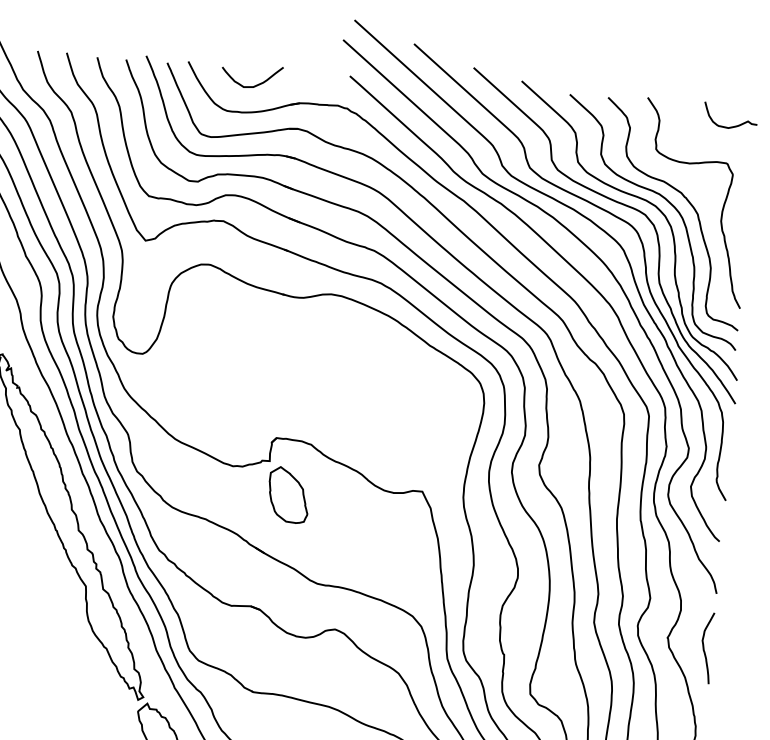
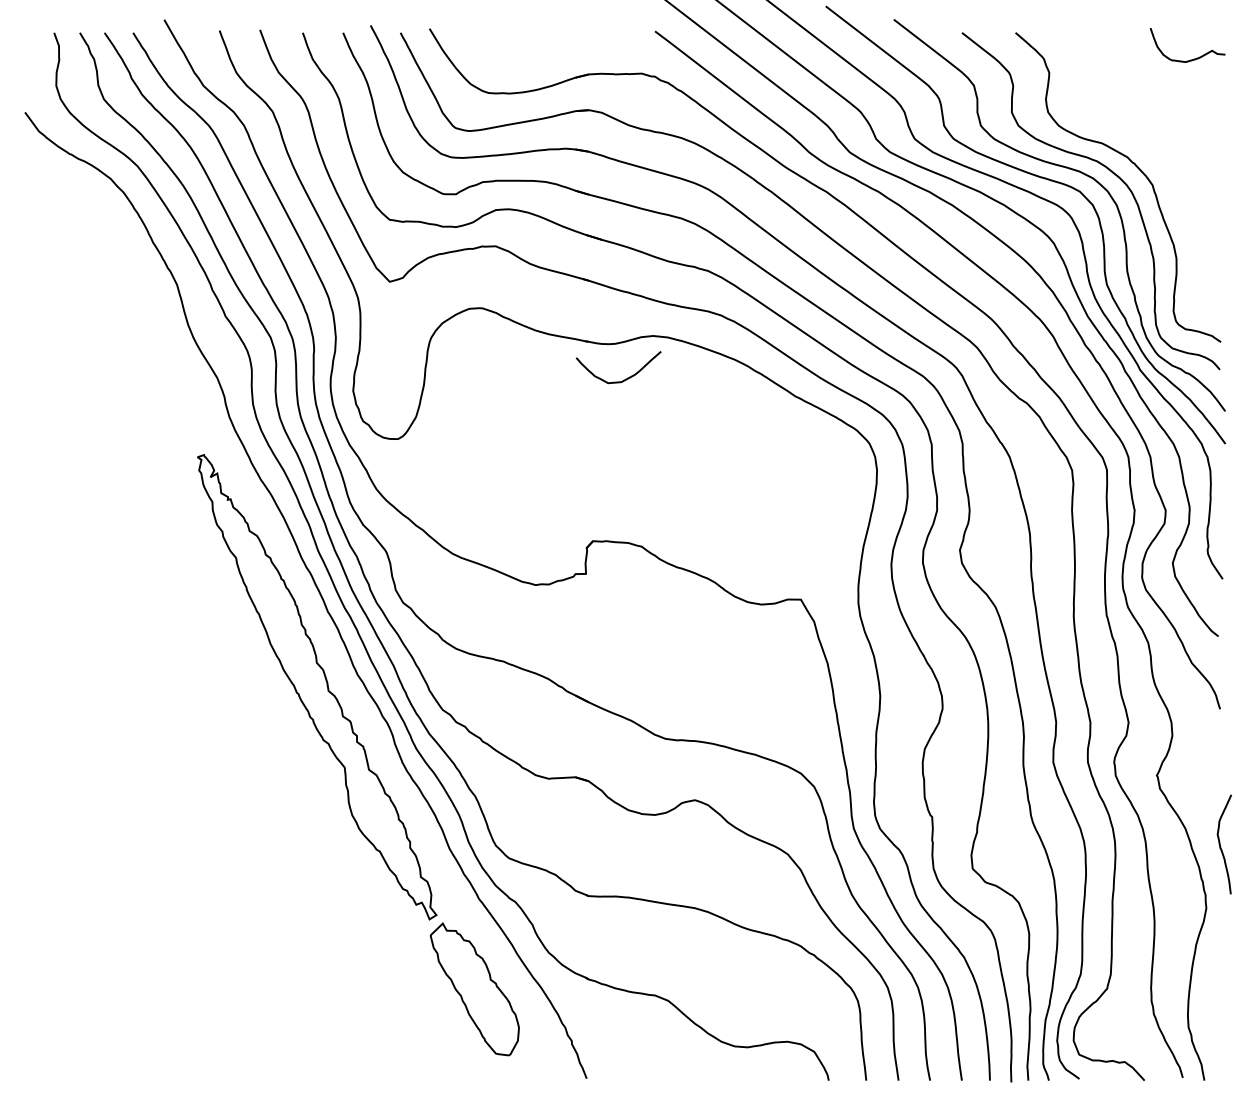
curve: (256, 84) -> (625, 378), moved
curve: (721, 210) -> (1185, 176), removed
part: (288, 494) -> (615, 618), removed
curve: (704, 647) -> (1220, 844), moved

